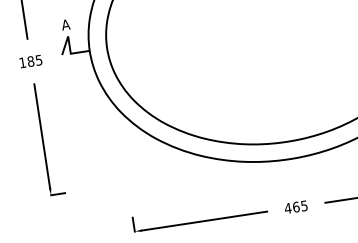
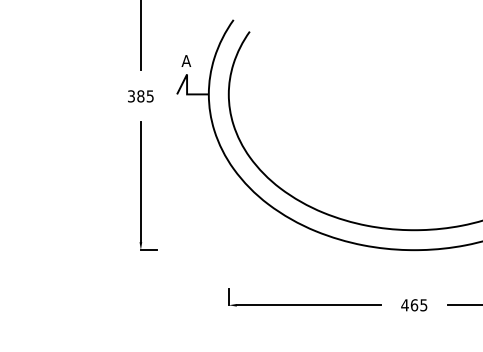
text: (22, 62) -> (131, 96), 185 -> 385

